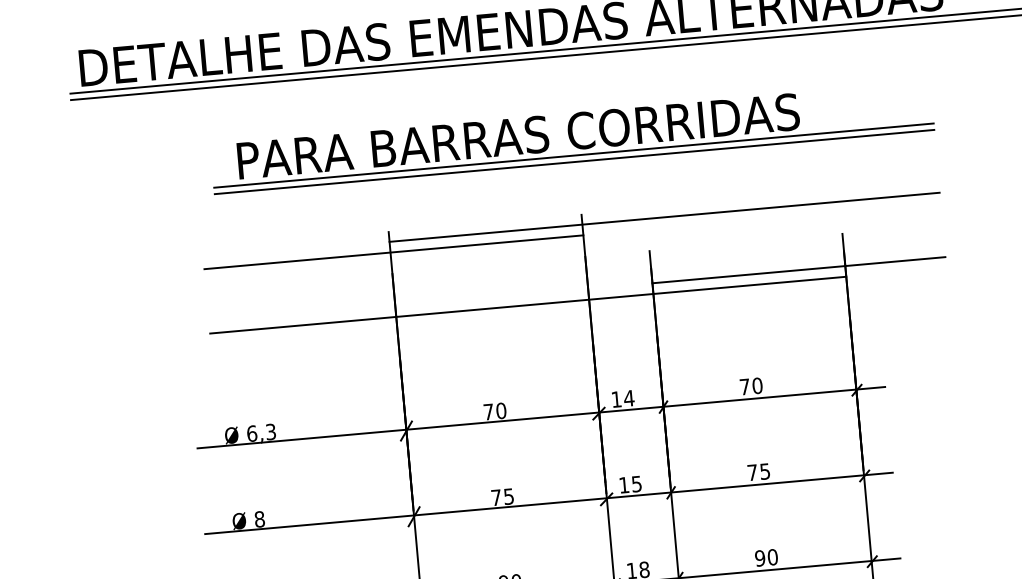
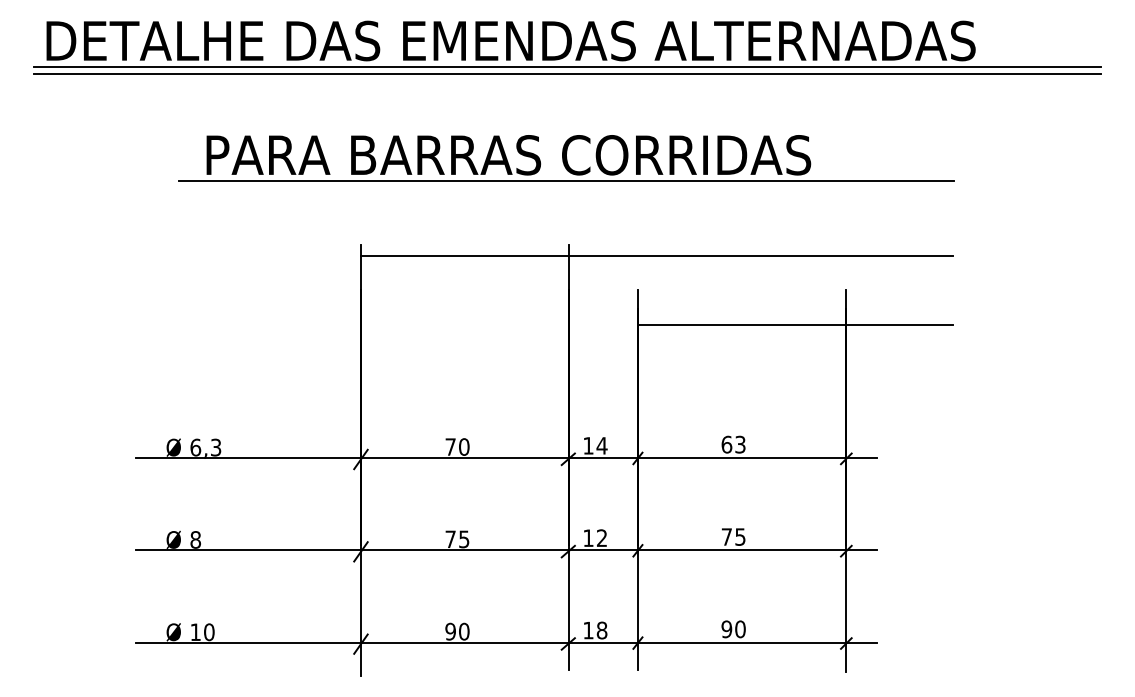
line: (573, 162) -> (565, 188), removed
line: (393, 252) -> (364, 267), removed
line: (527, 305) -> (502, 336), removed
text: (751, 386) -> (733, 444), 70 -> 63
text: (636, 484) -> (601, 538), 15 -> 12

